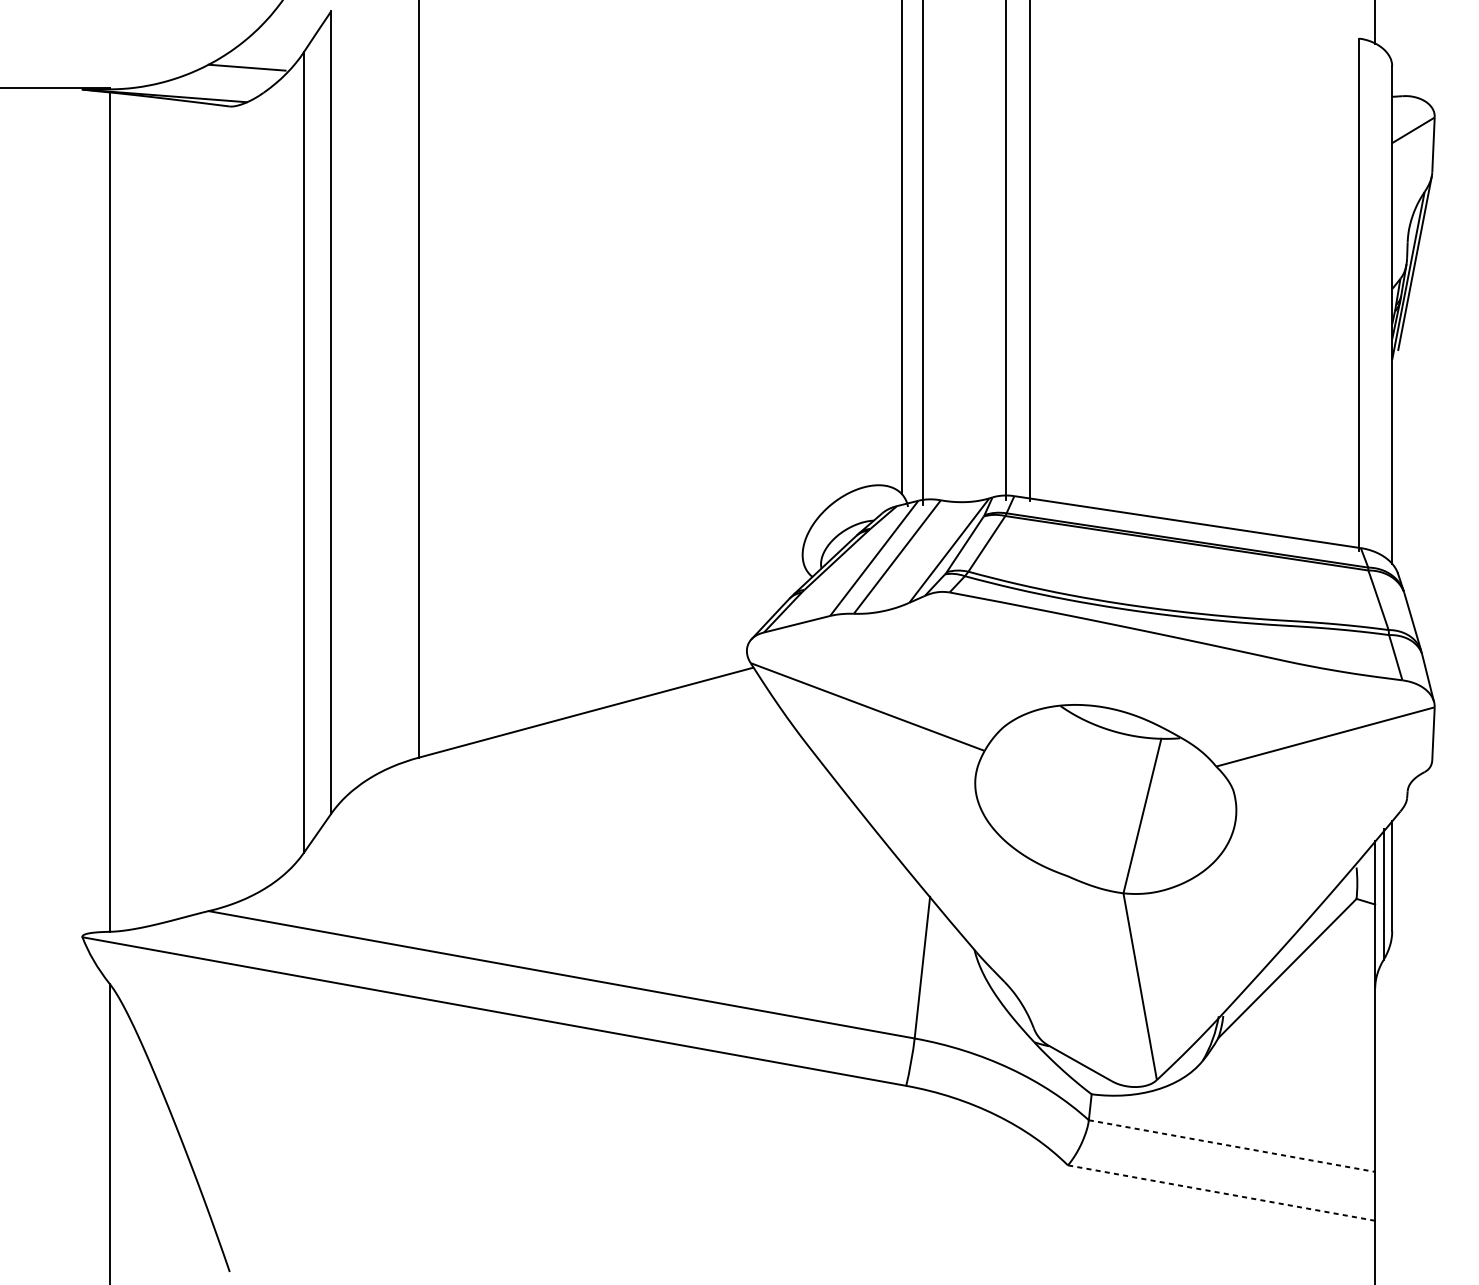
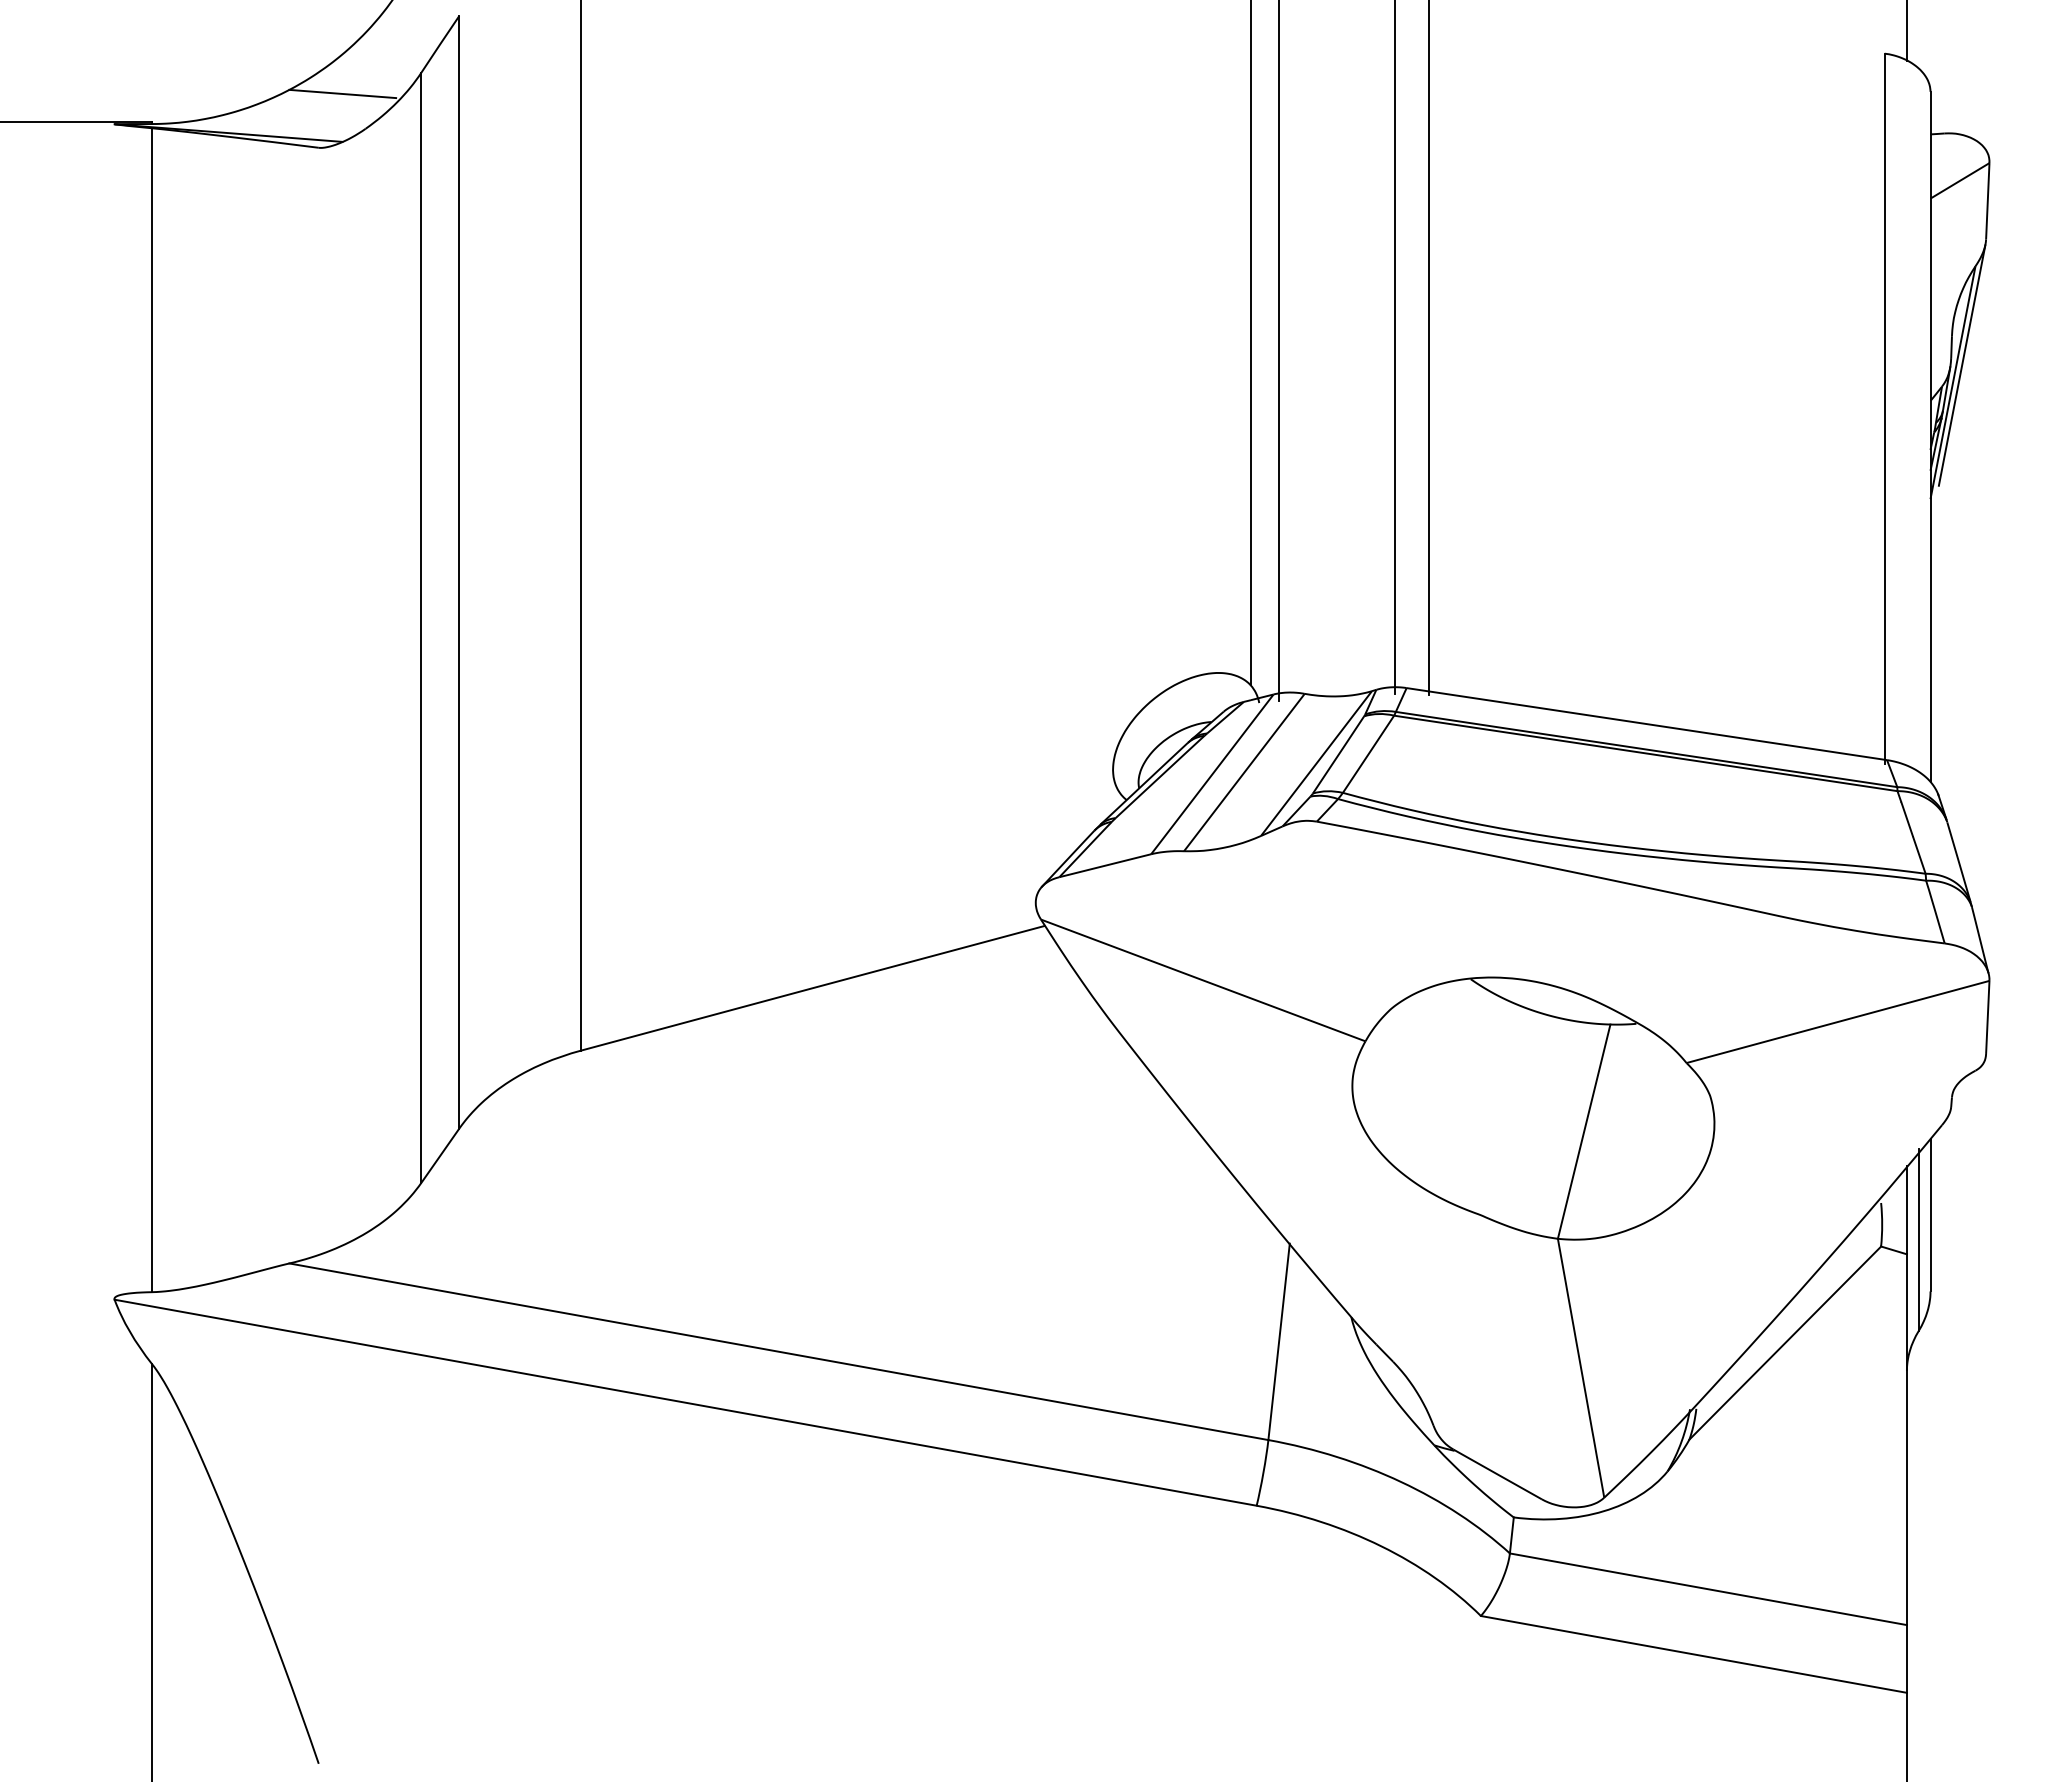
line: (1232, 1146) -> (1708, 1589), dashed -> solid
line: (1221, 1193) -> (1693, 1654), dashed -> solid

